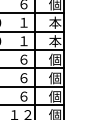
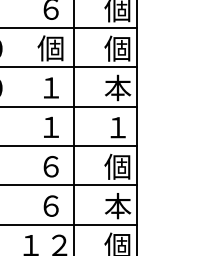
text: (23, 22) -> (50, 47), １ -> 個
text: (55, 22) -> (118, 47), 本 -> 個
text: (23, 59) -> (50, 126), ６ -> １
text: (54, 59) -> (116, 126), 個 -> １
text: (55, 96) -> (118, 205), 個 -> 本

